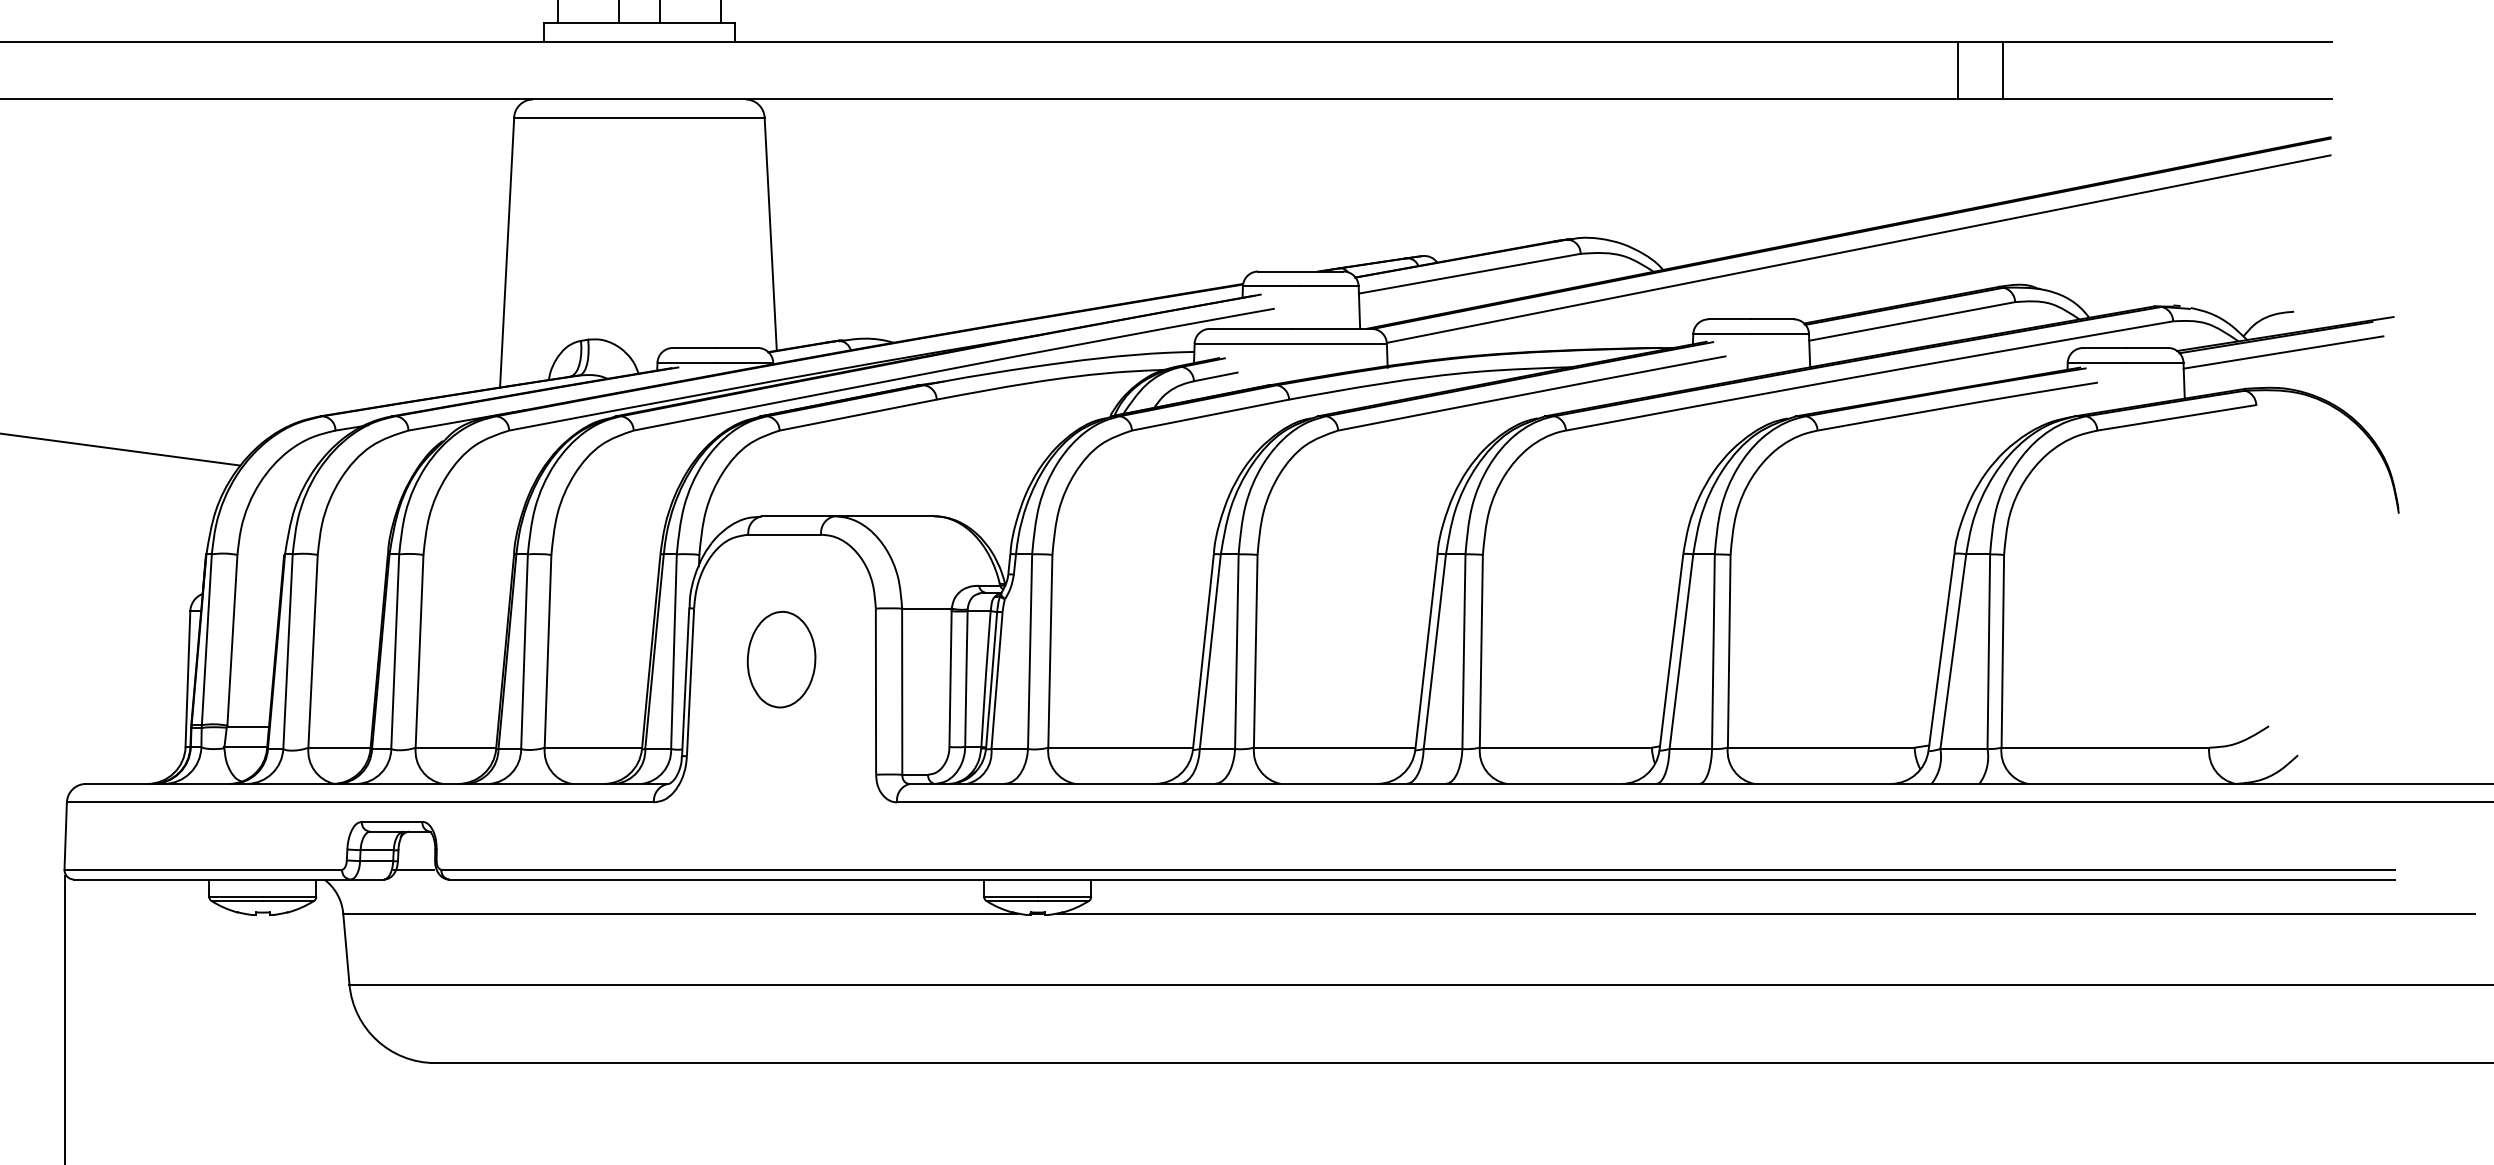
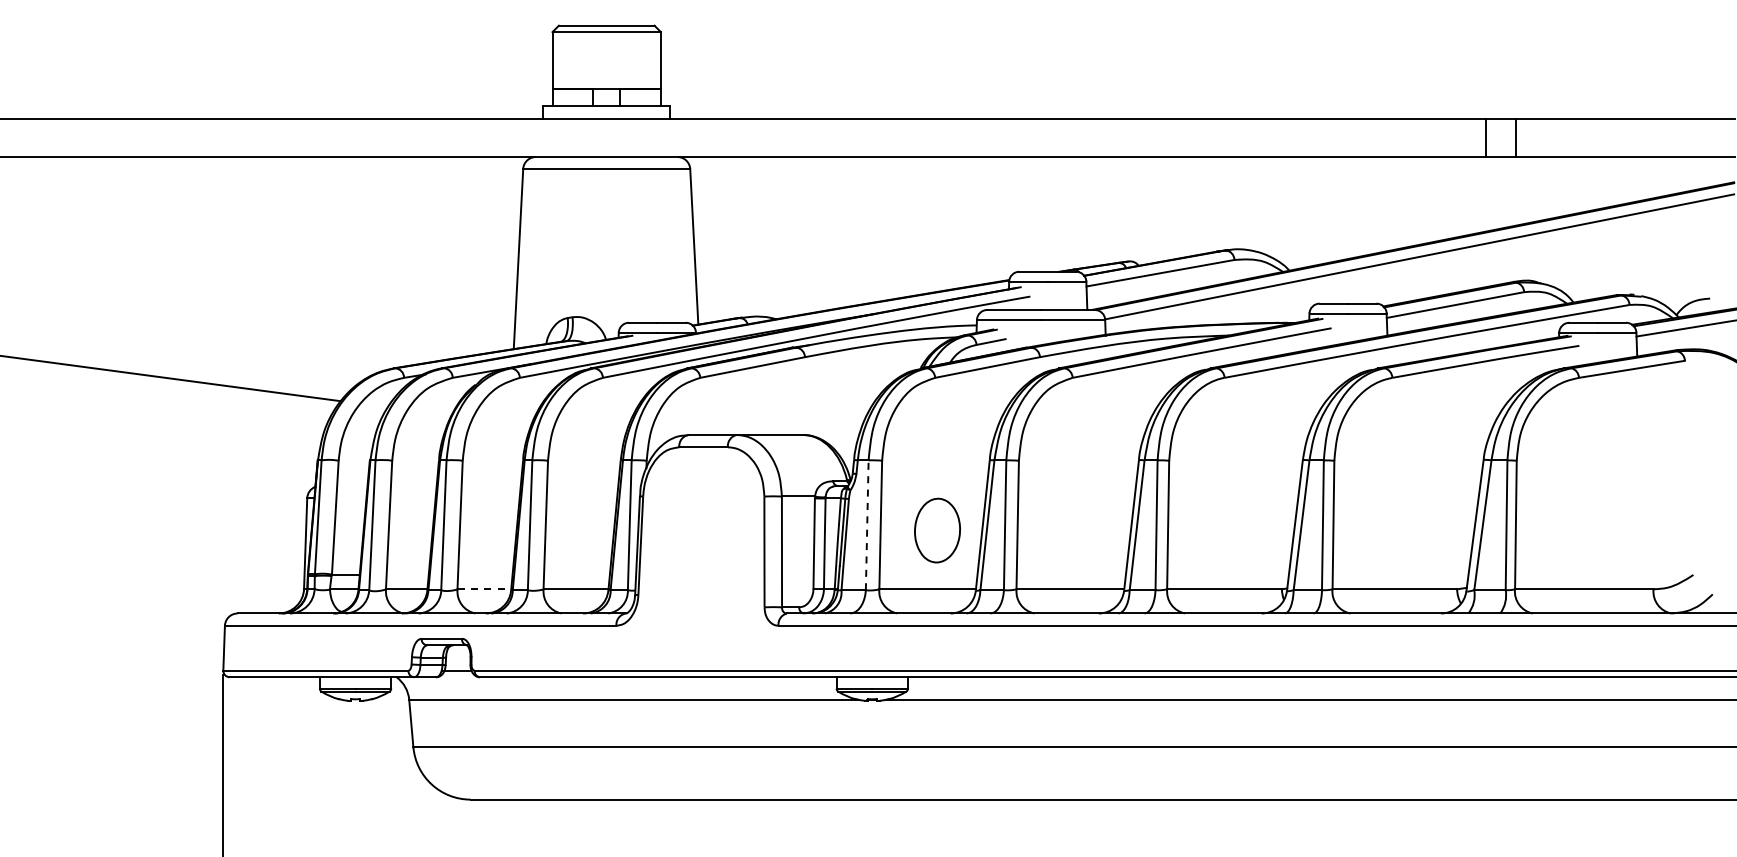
line: (1030, 650) -> (867, 524), solid -> dashed
part: (781, 659) -> (937, 530), moved
line: (456, 747) -> (484, 589), solid -> dashed

